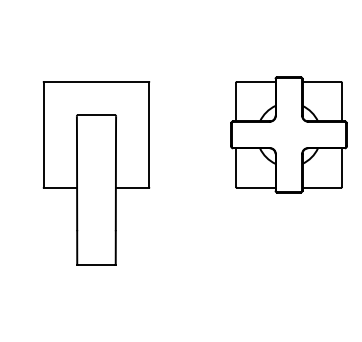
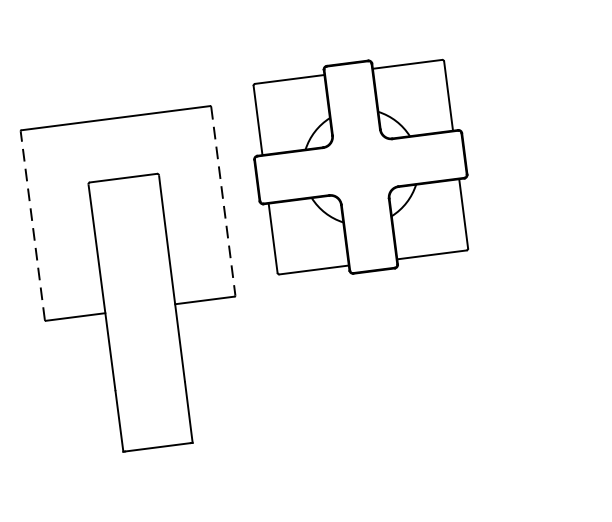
line: (43, 134) -> (32, 224), solid -> dashed
part: (288, 134) -> (359, 166), moved
line: (149, 135) -> (223, 202), solid -> dashed

